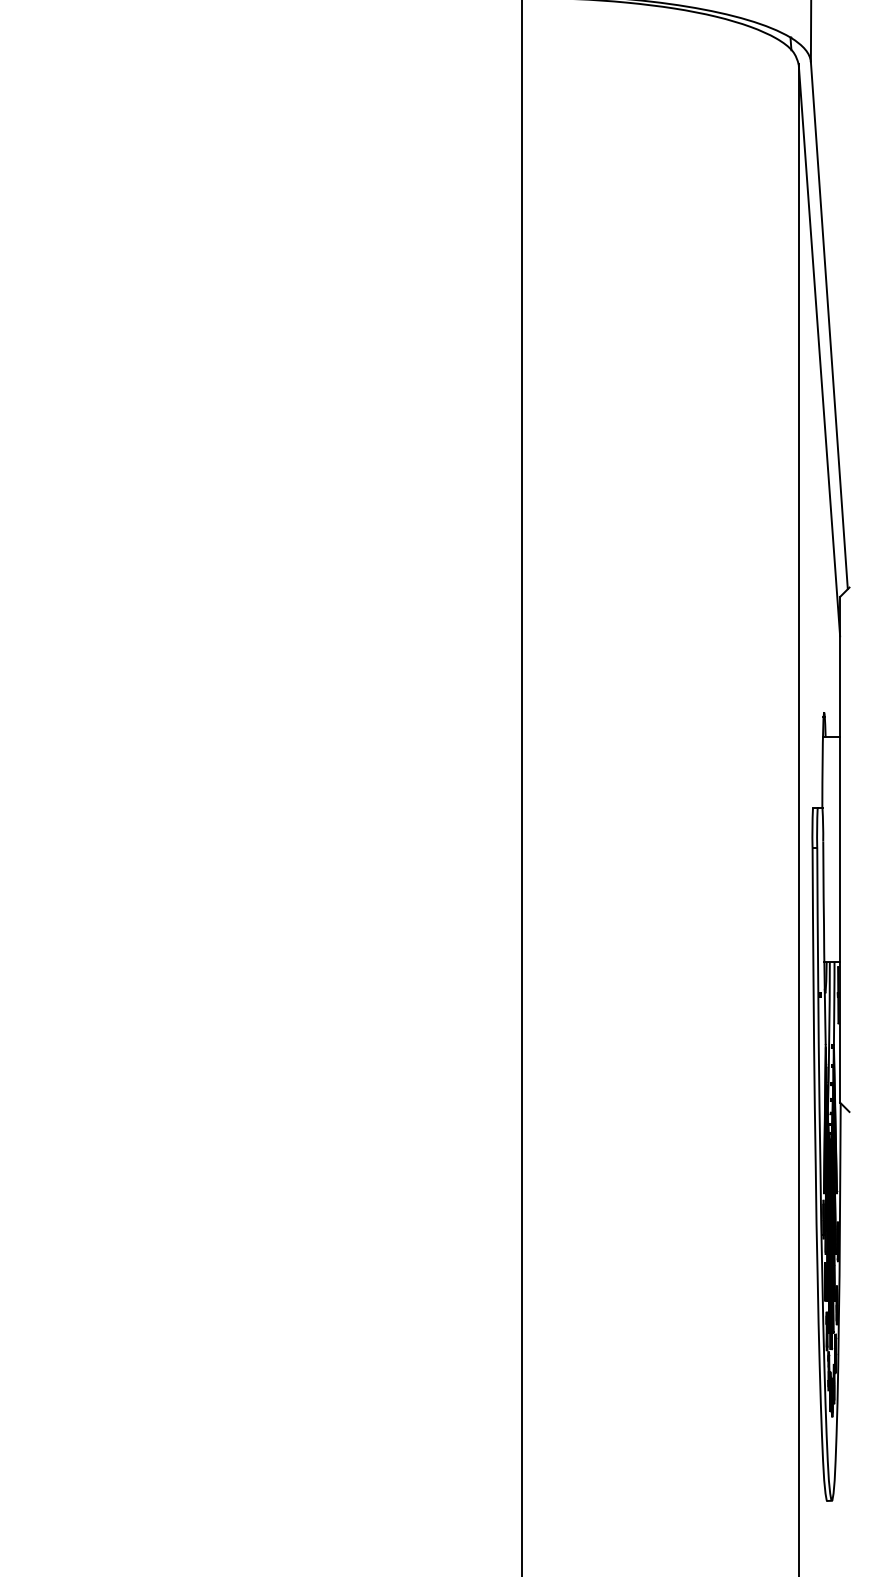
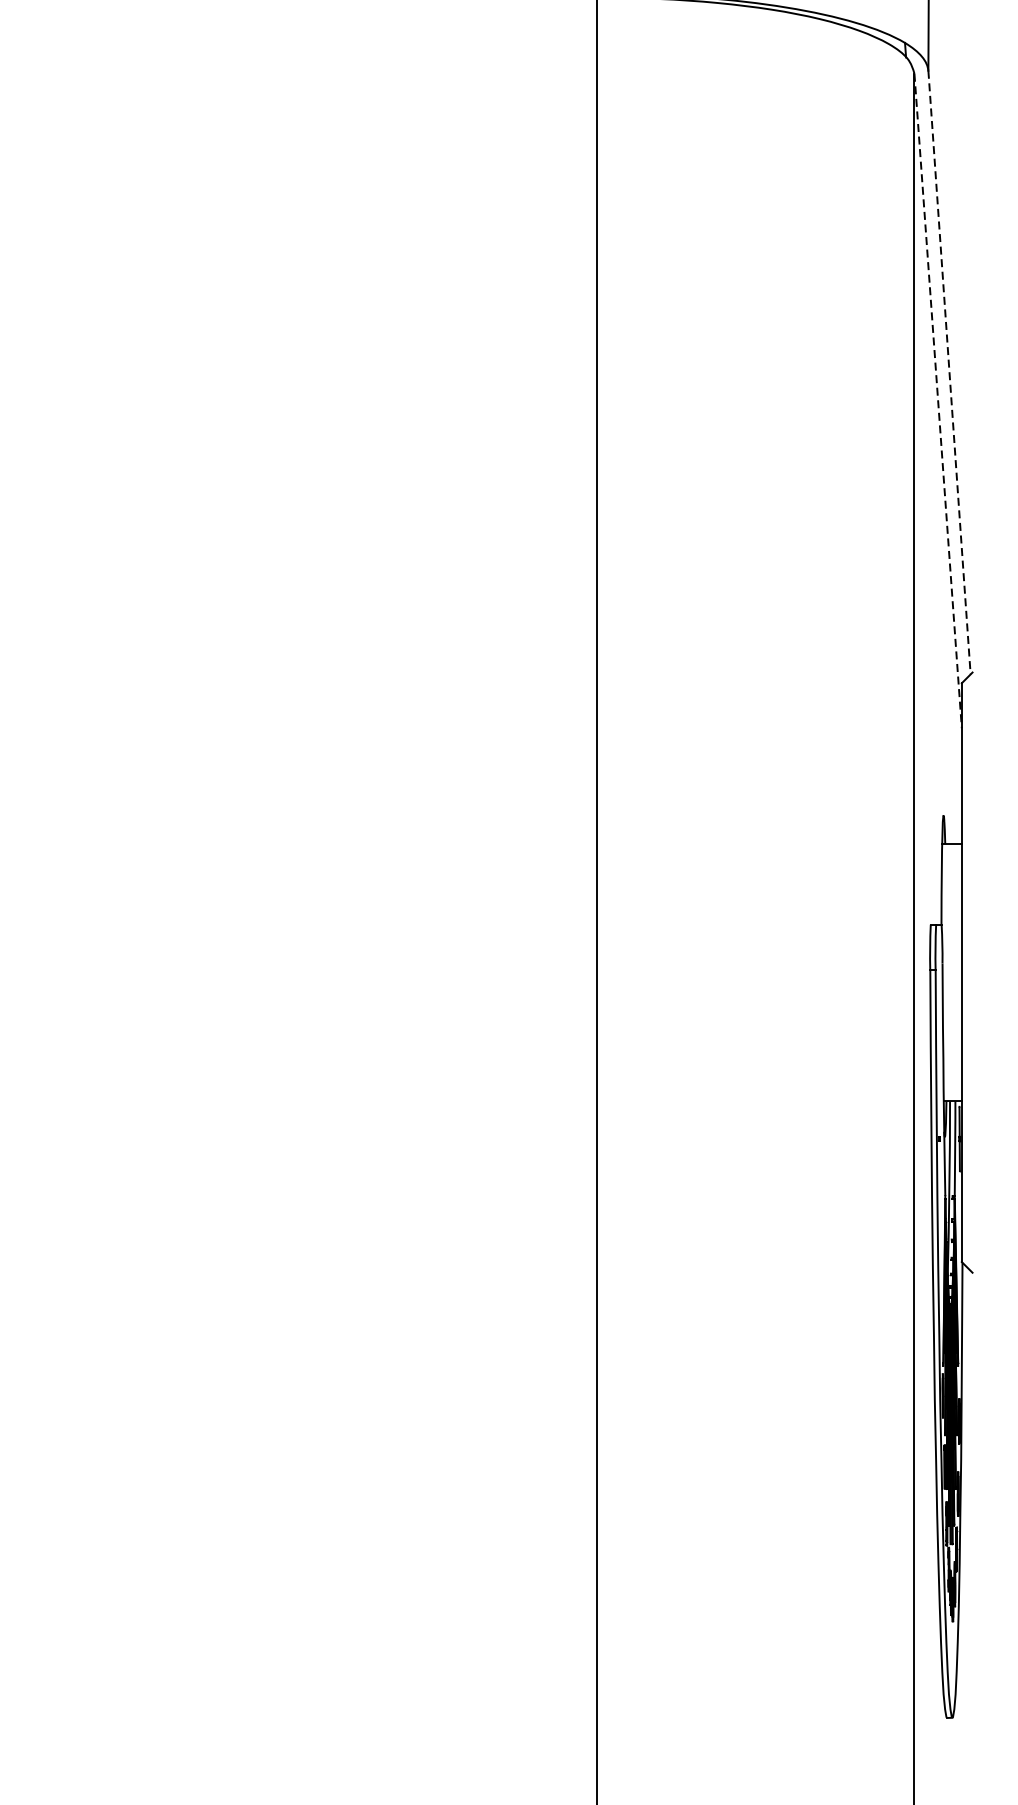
line: (829, 325) -> (949, 372), solid -> dashed
line: (819, 350) -> (938, 401), solid -> dashed

